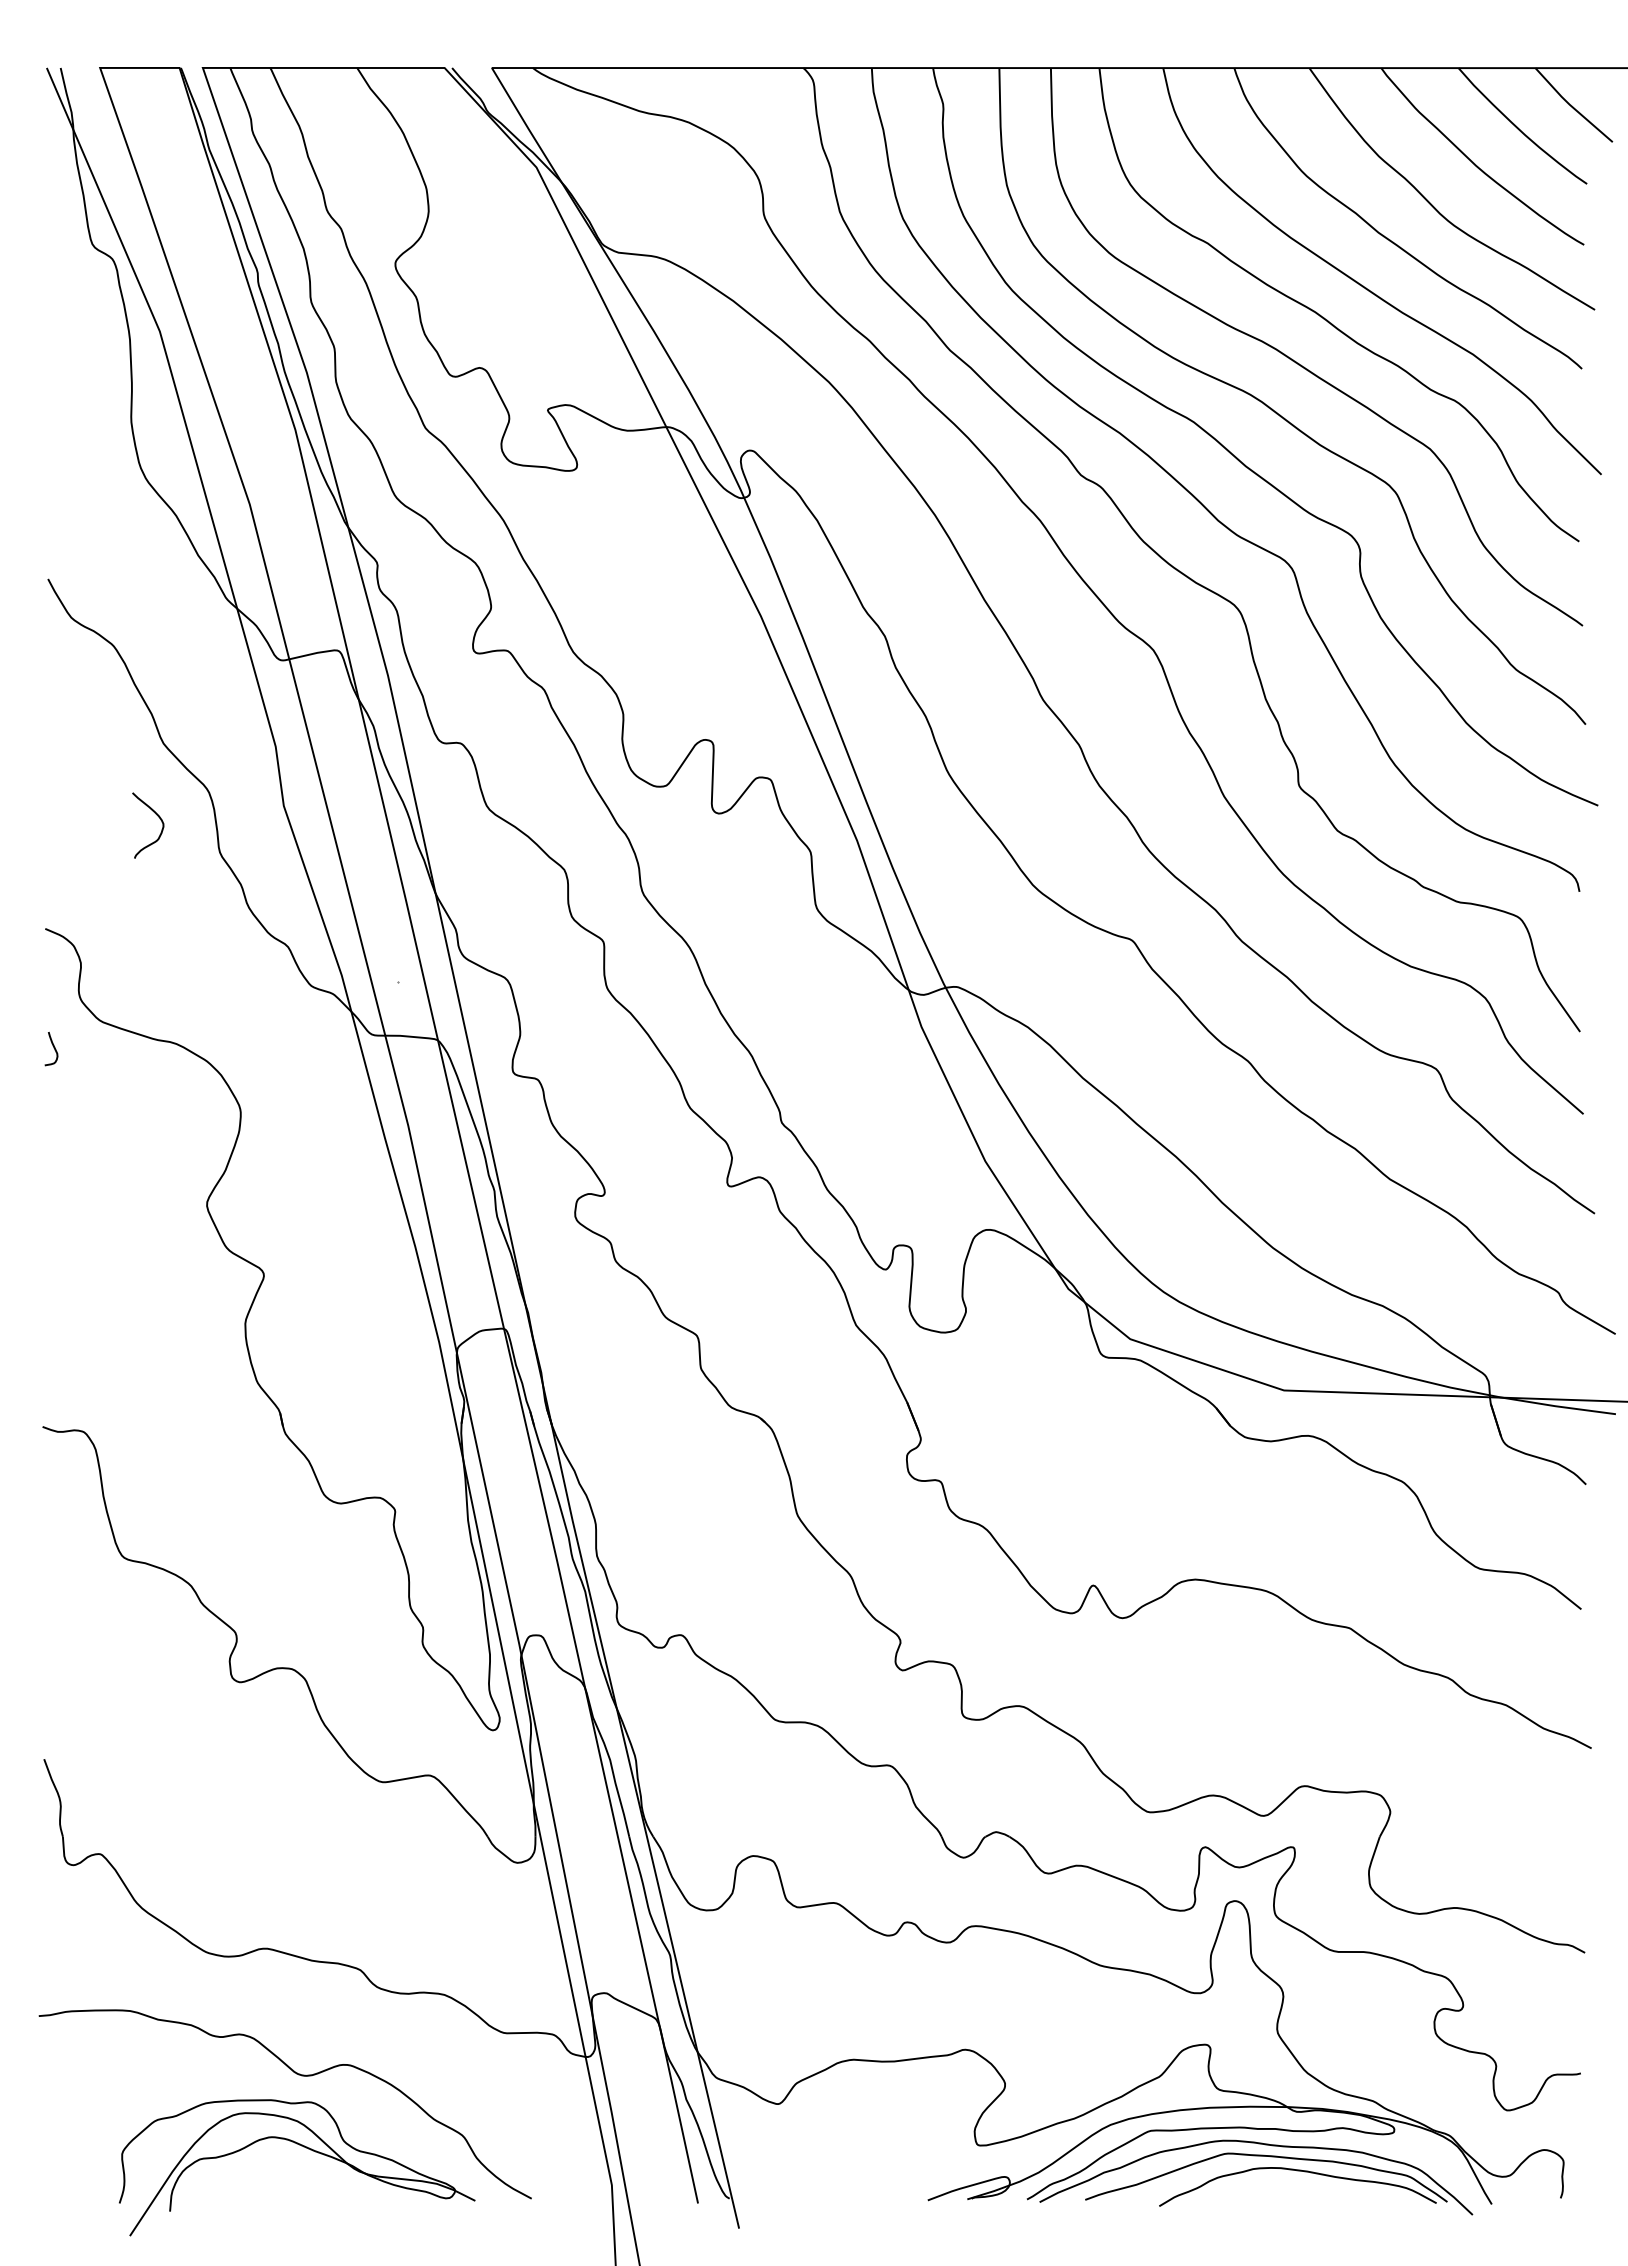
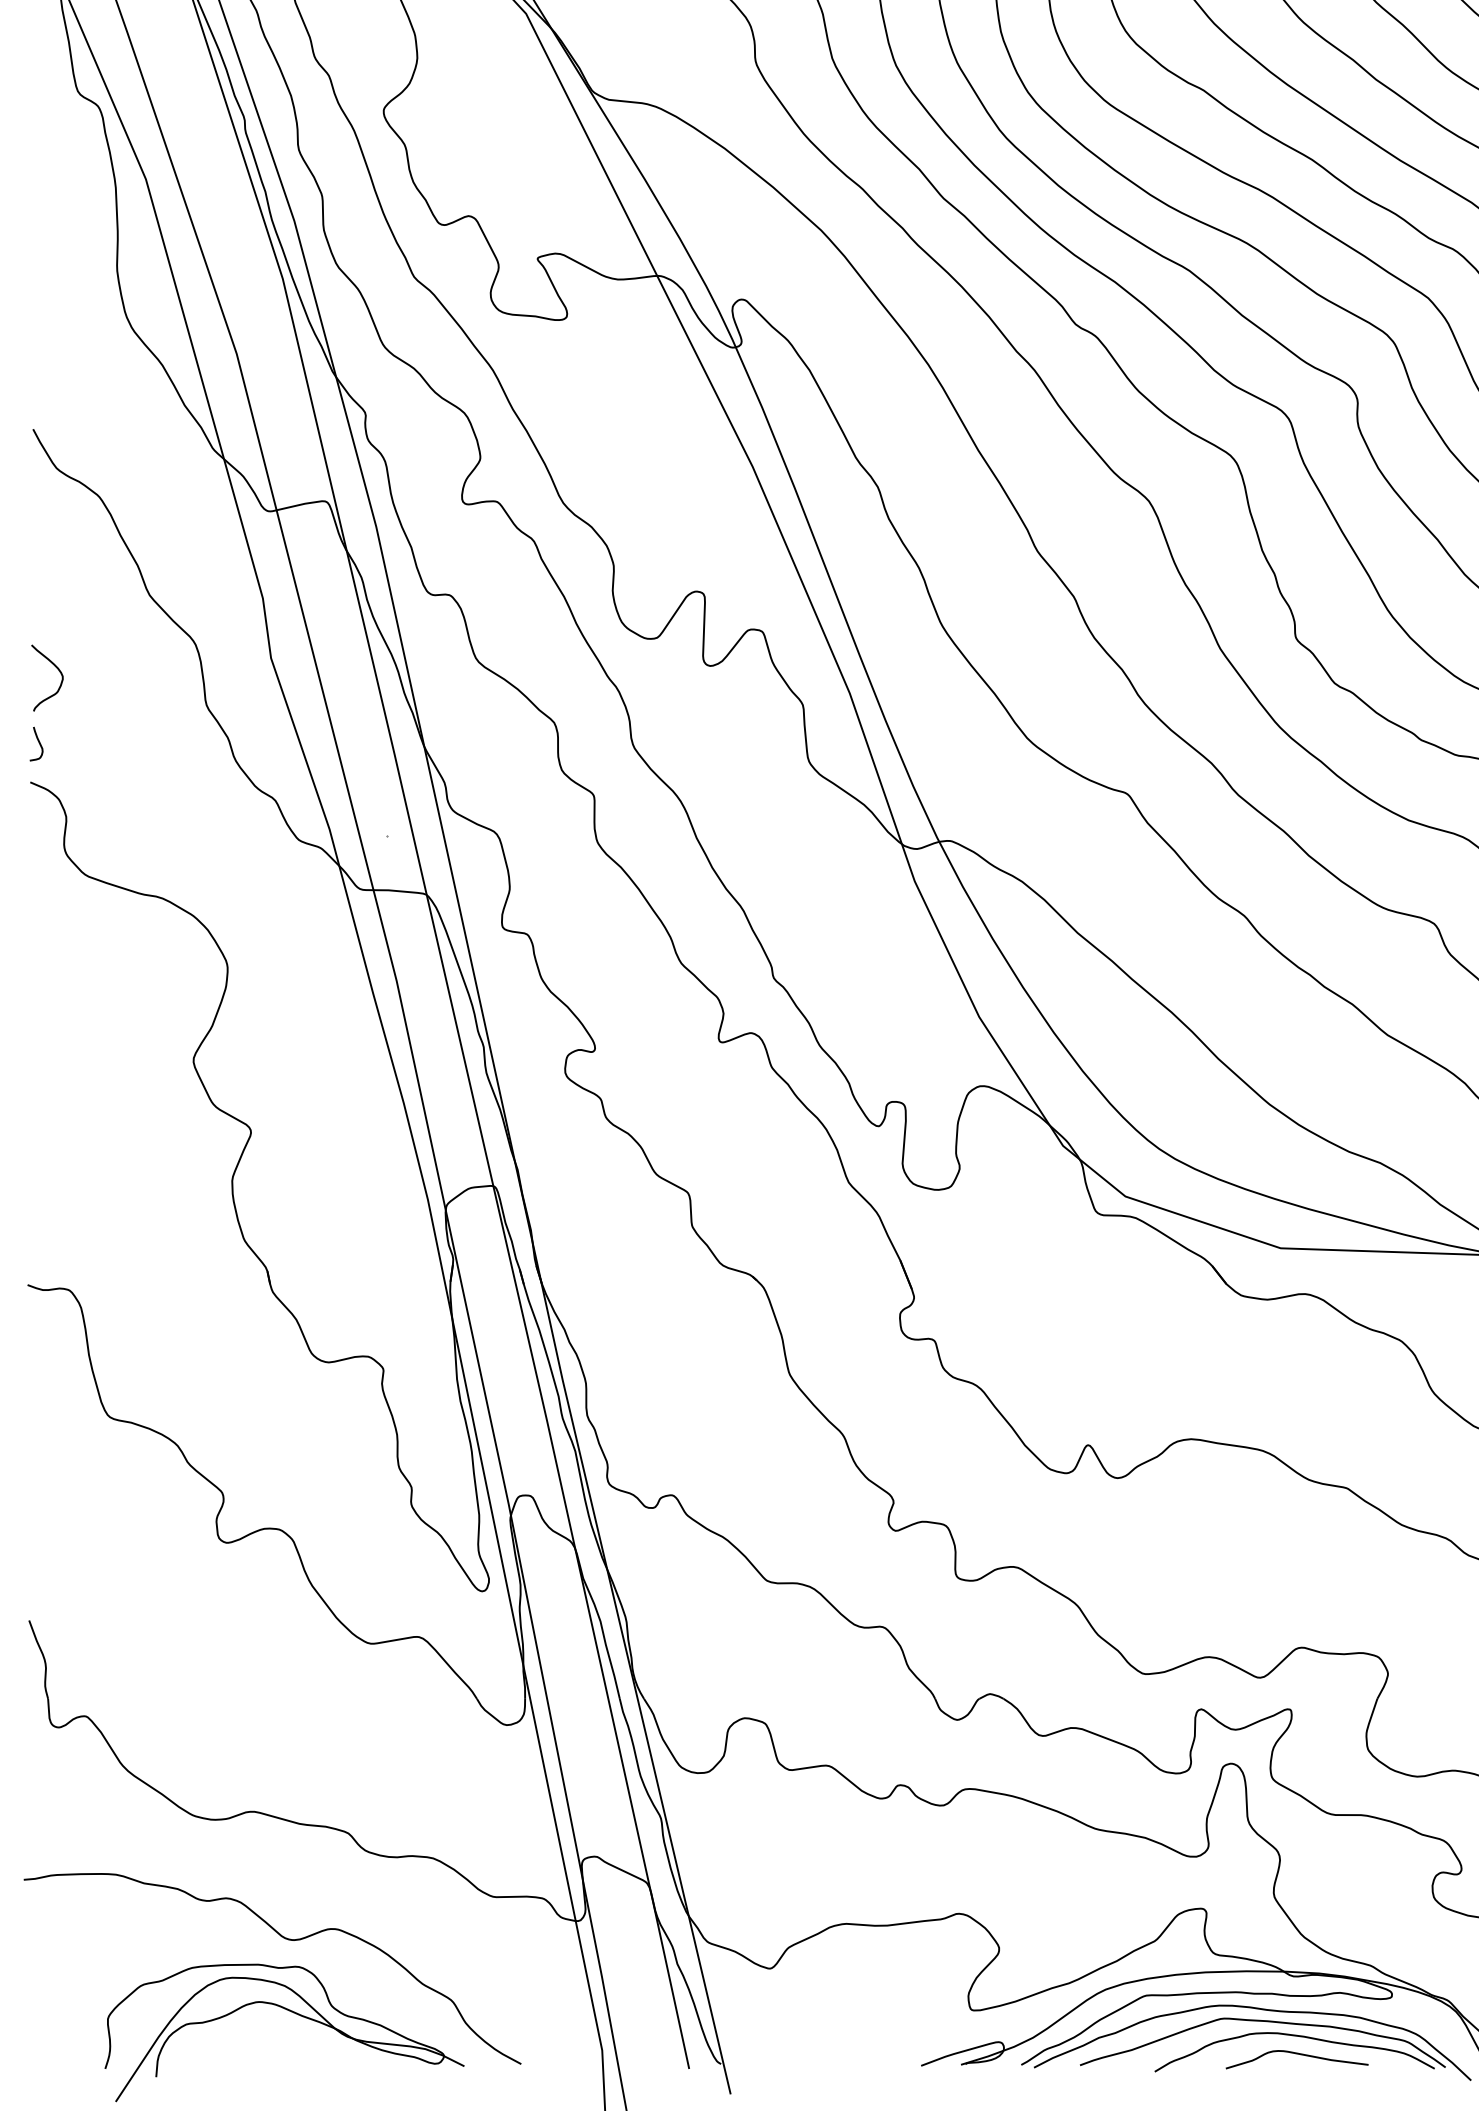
curve: (157, 816) -> (56, 668), moved
curve: (53, 1048) -> (38, 743), moved
curve: (1300, 2189) -> (1297, 2054), added

